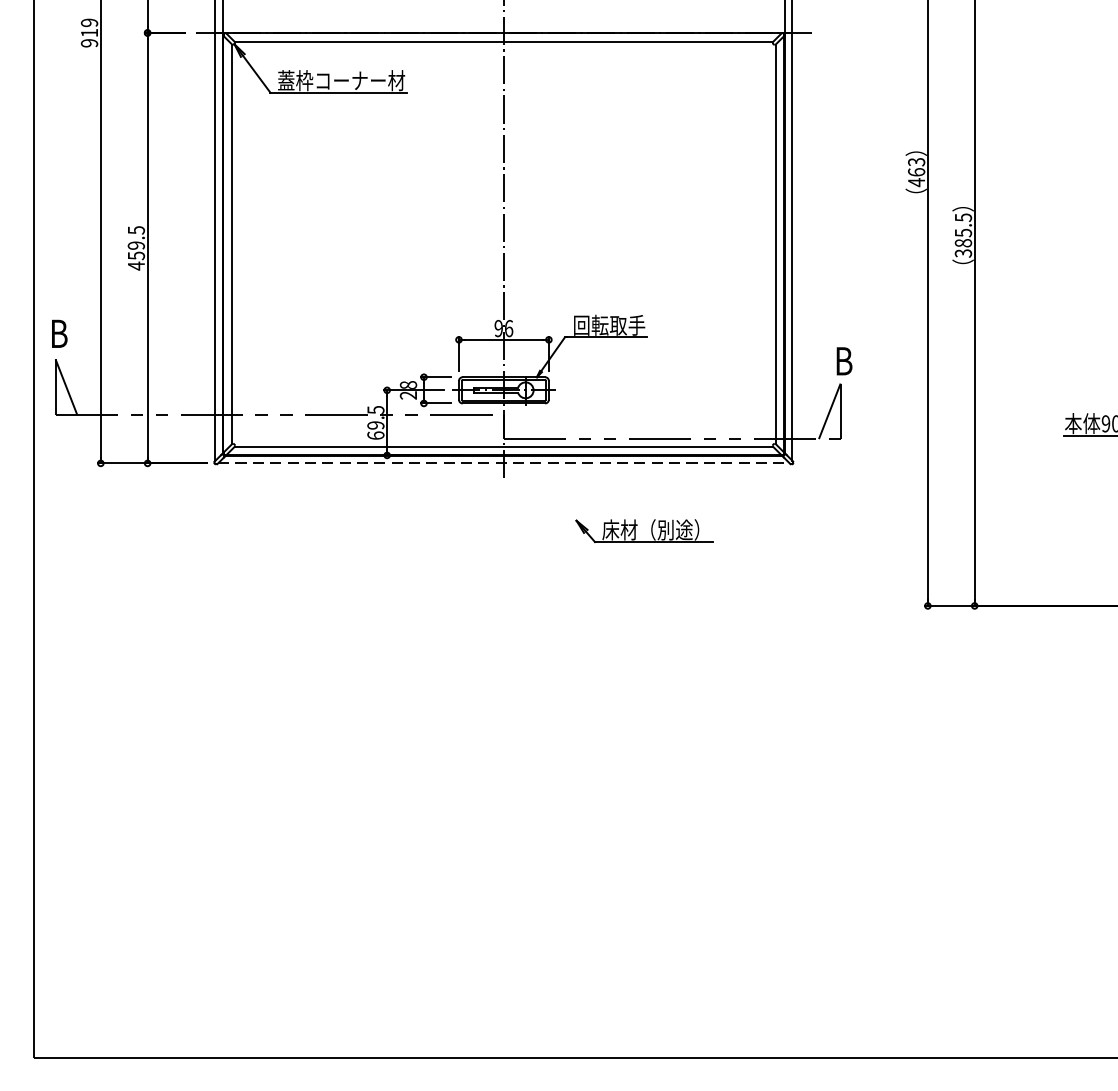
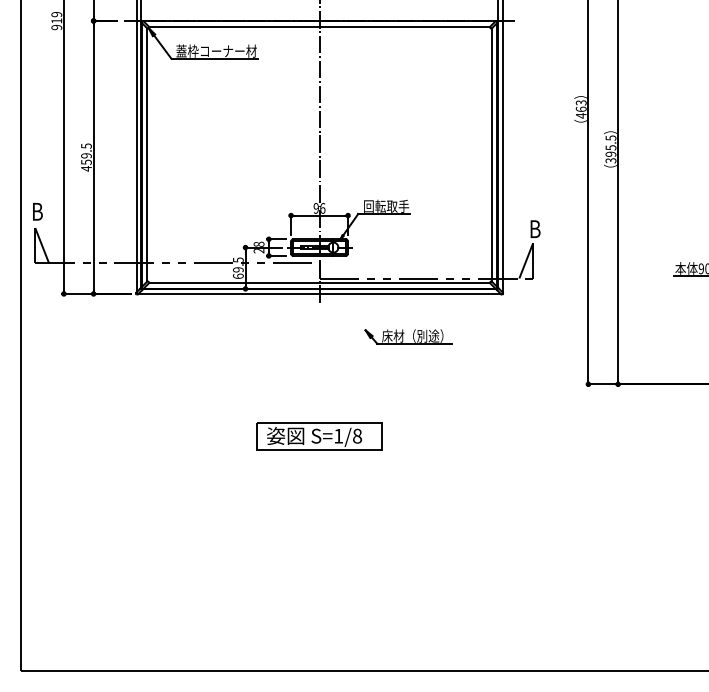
text: (962, 241) -> (610, 153), 385.5 -> 395.5
line: (505, 462) -> (320, 293), dashed -> solid
part: (503, 688) -> (319, 436), added

